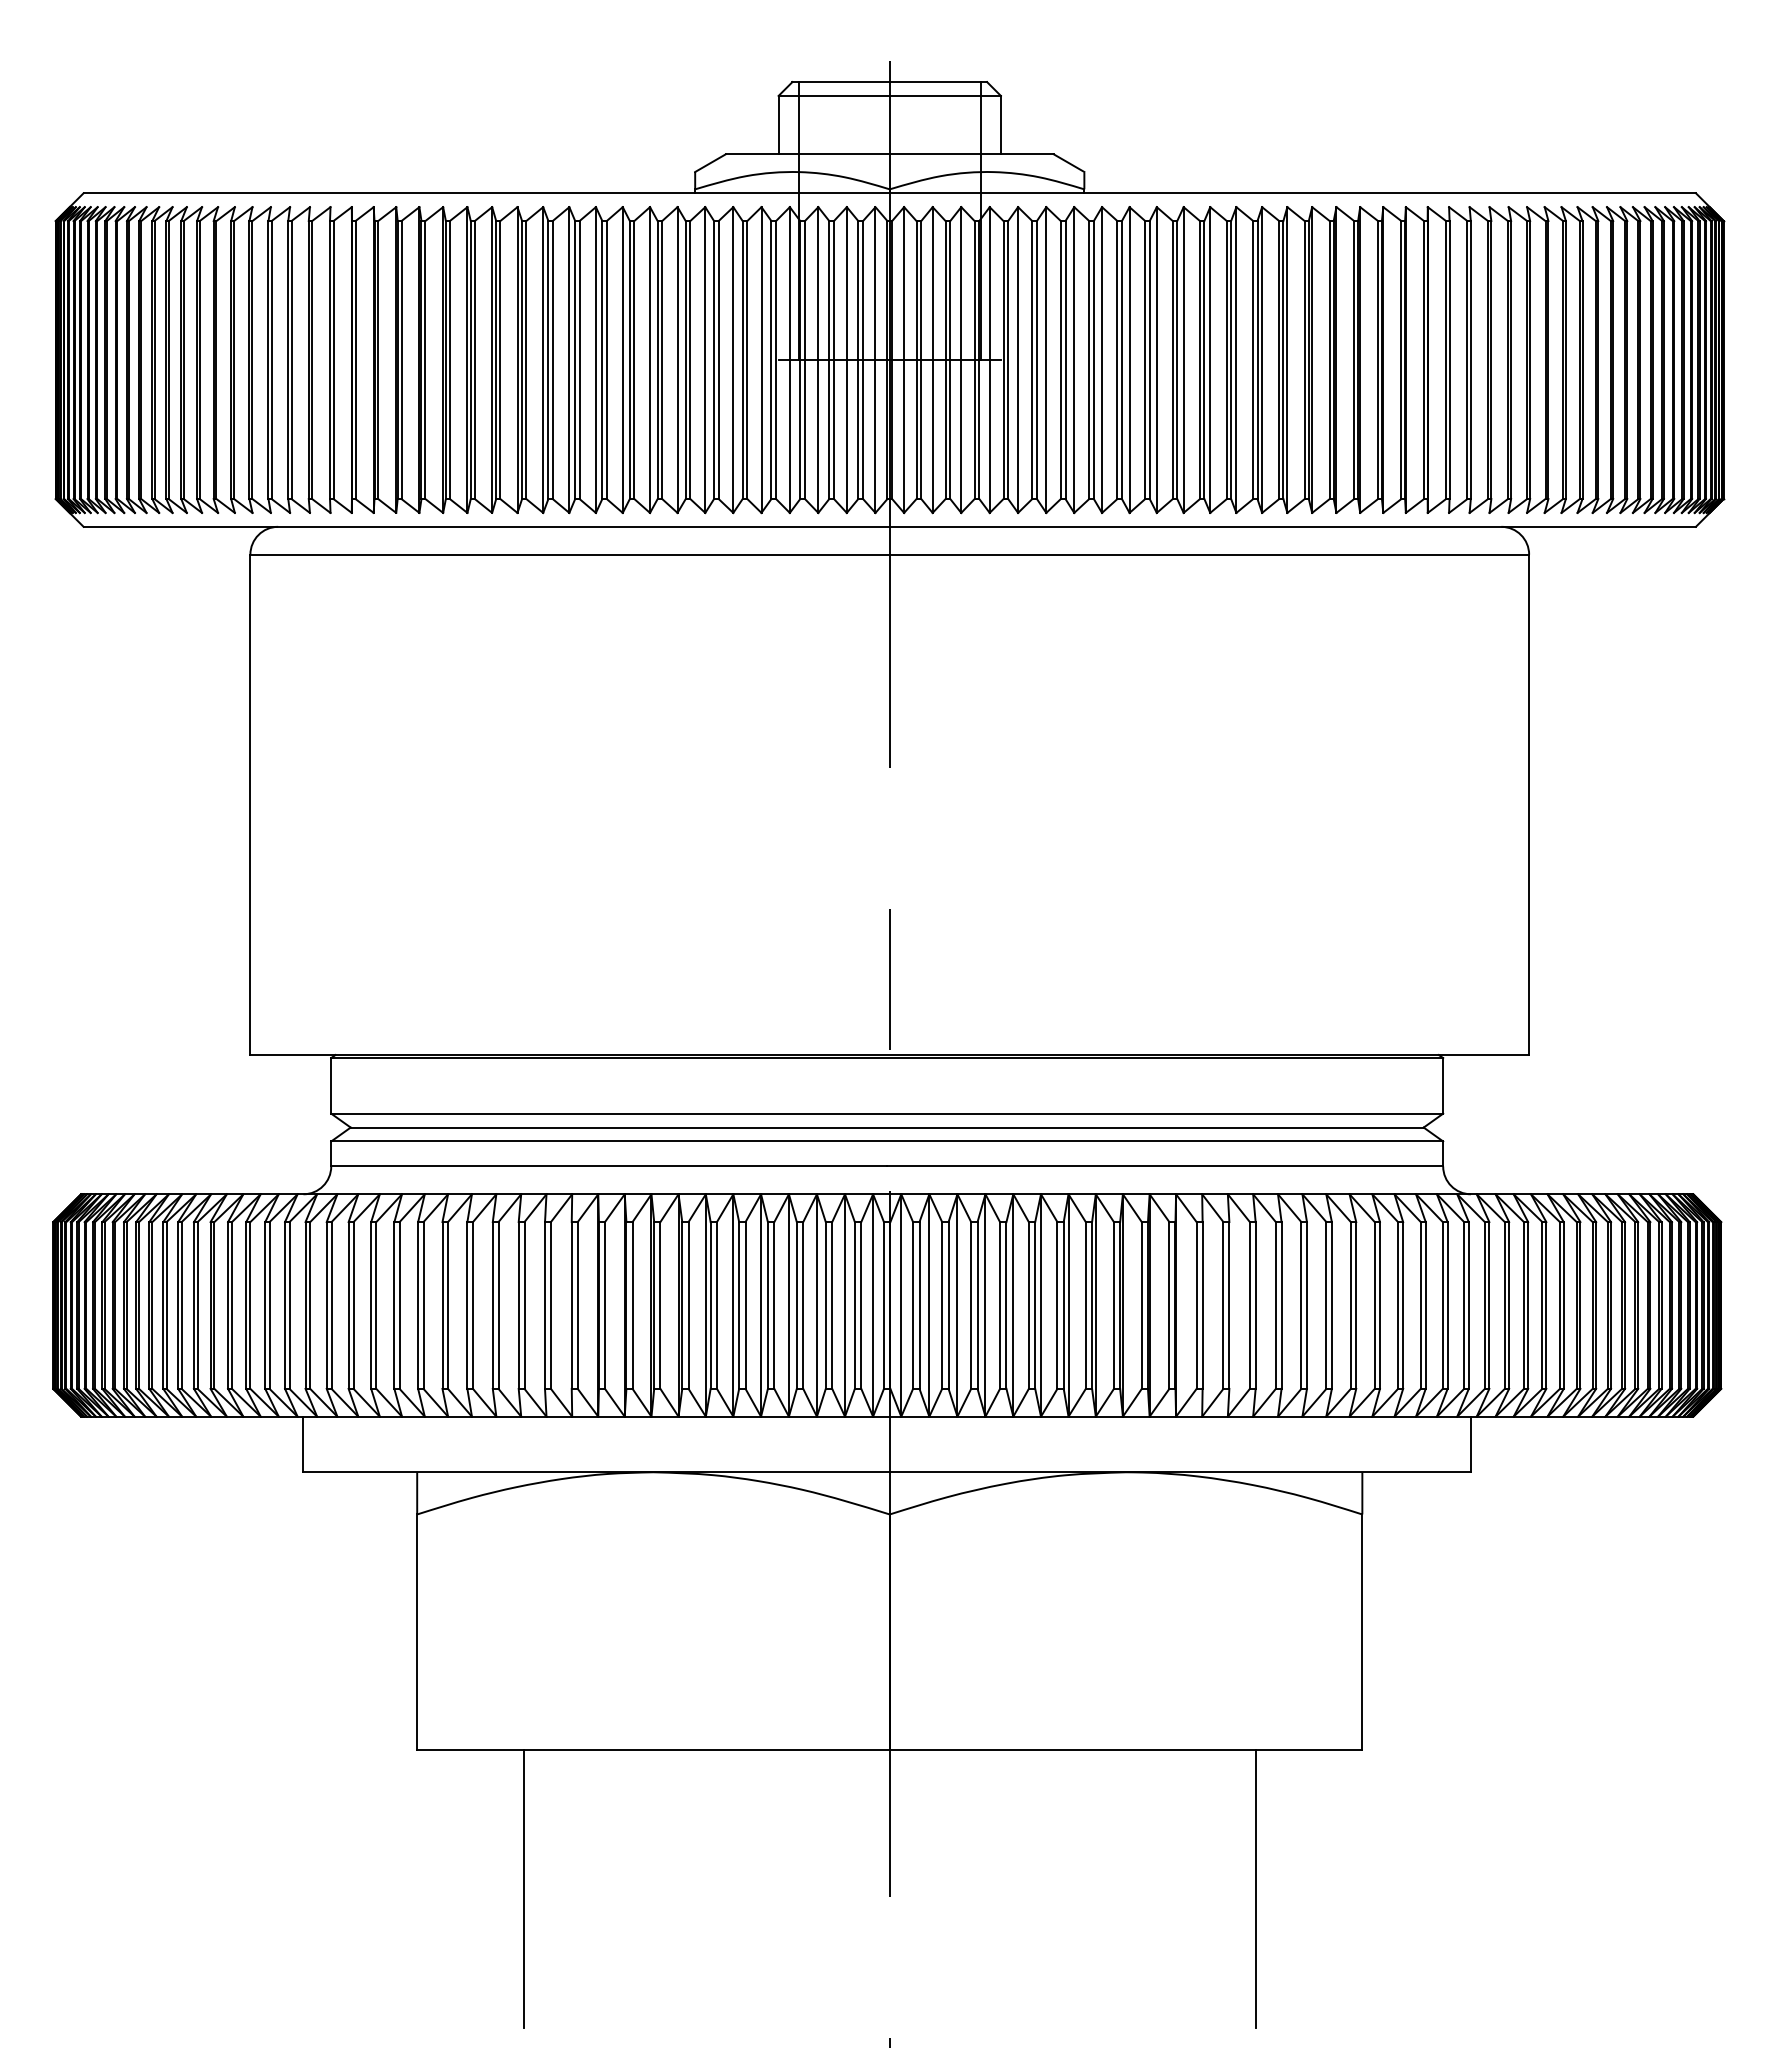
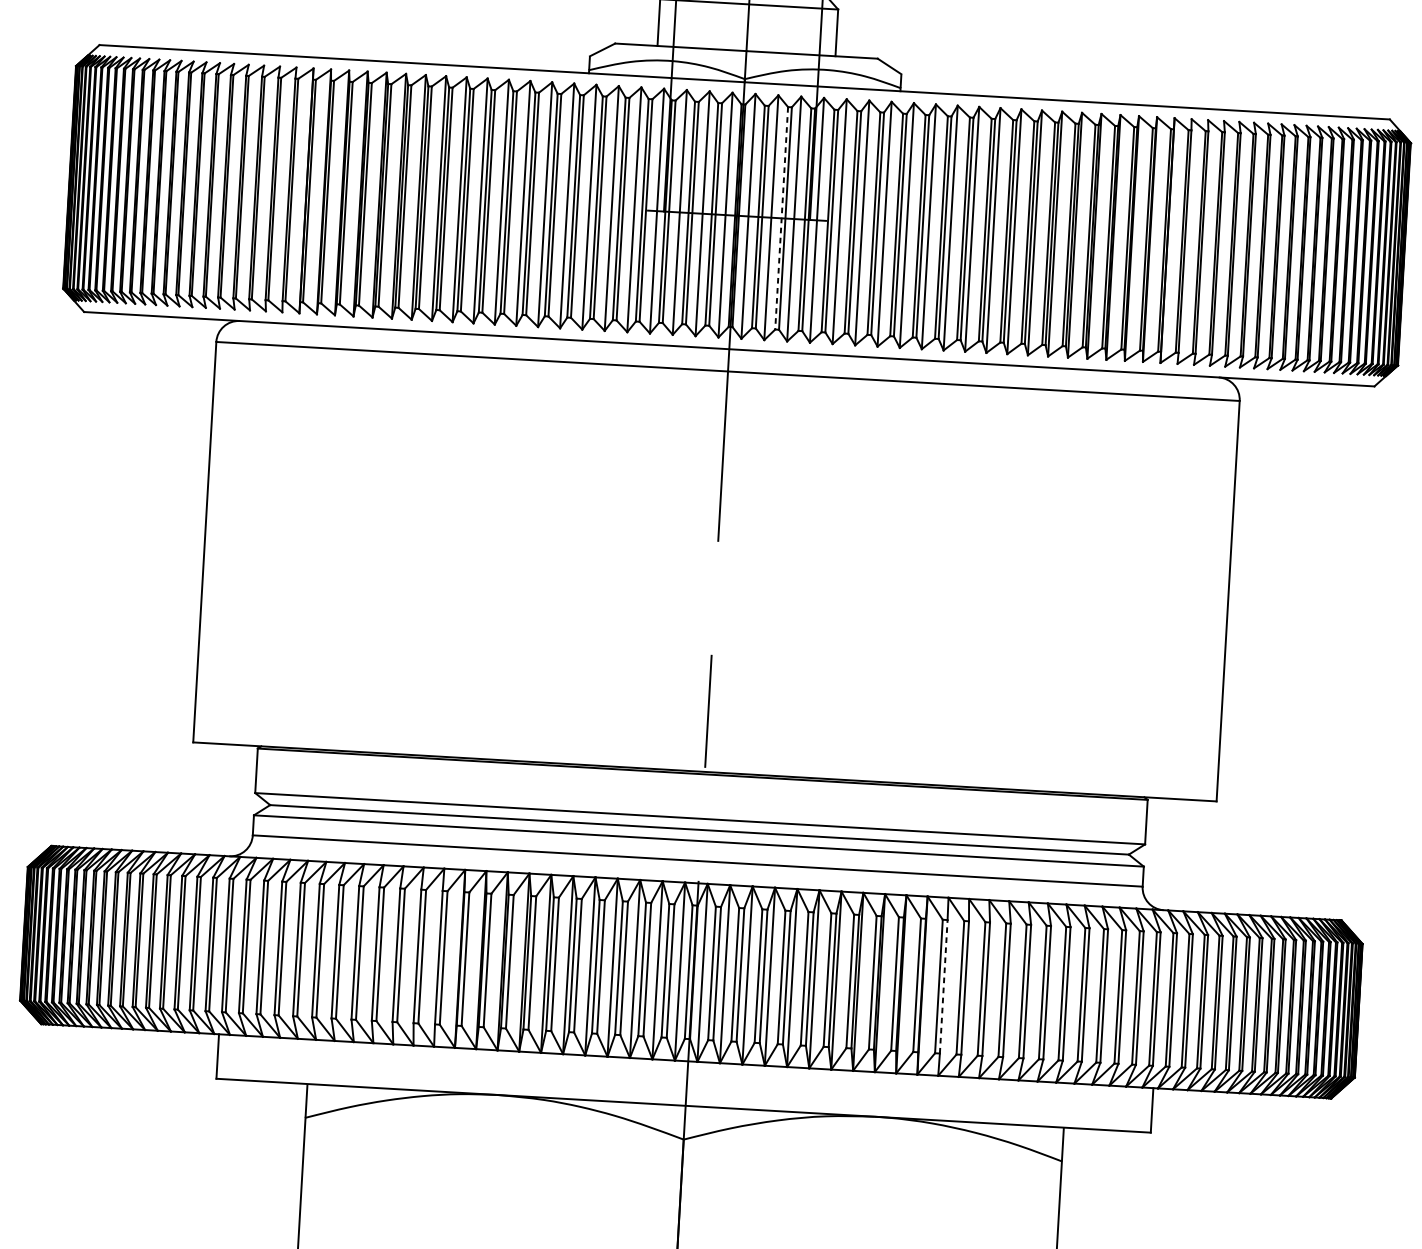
line: (945, 360) -> (781, 218), solid -> dashed
line: (1202, 1304) -> (943, 986), solid -> dashed

